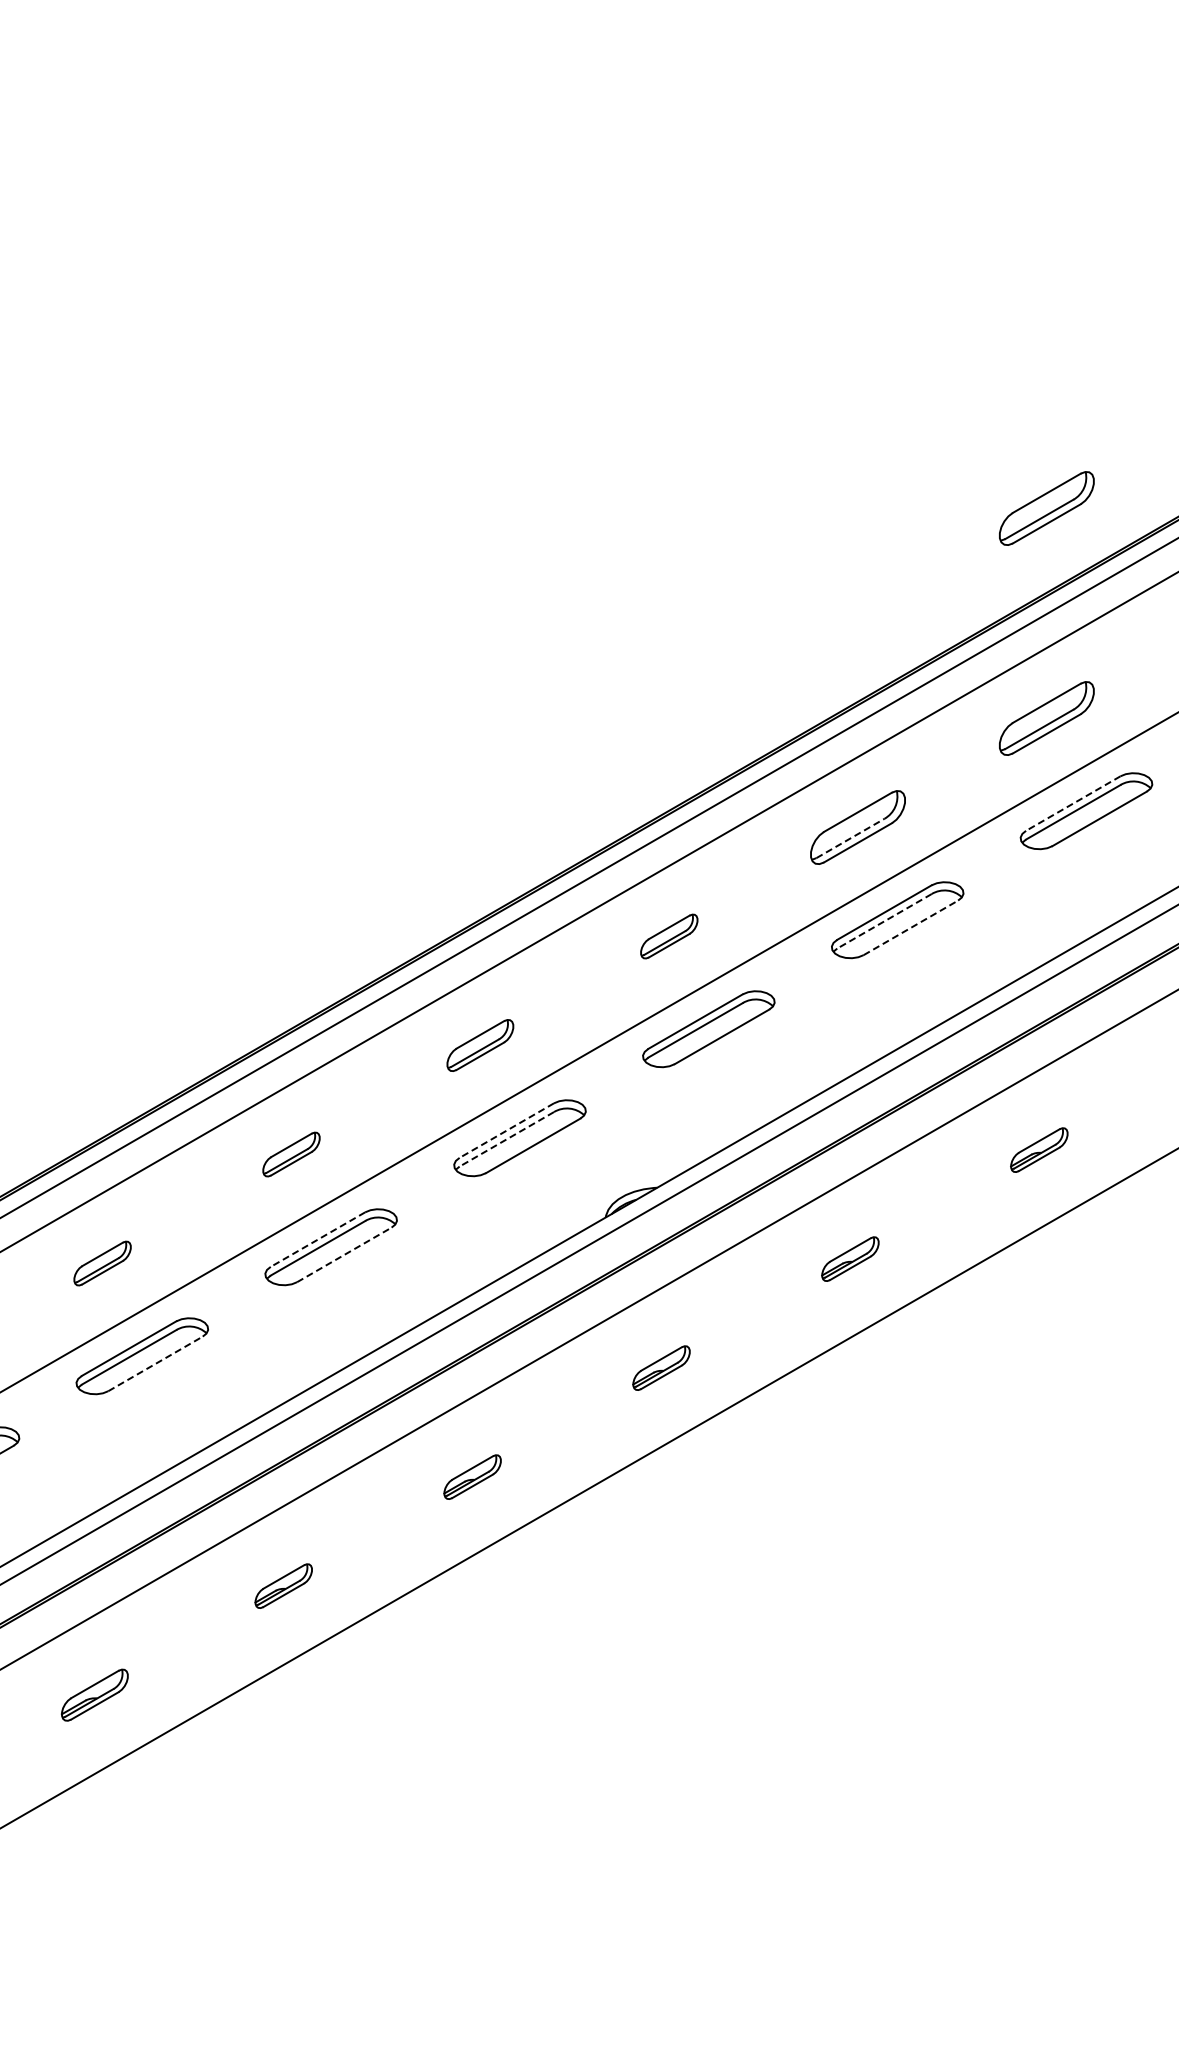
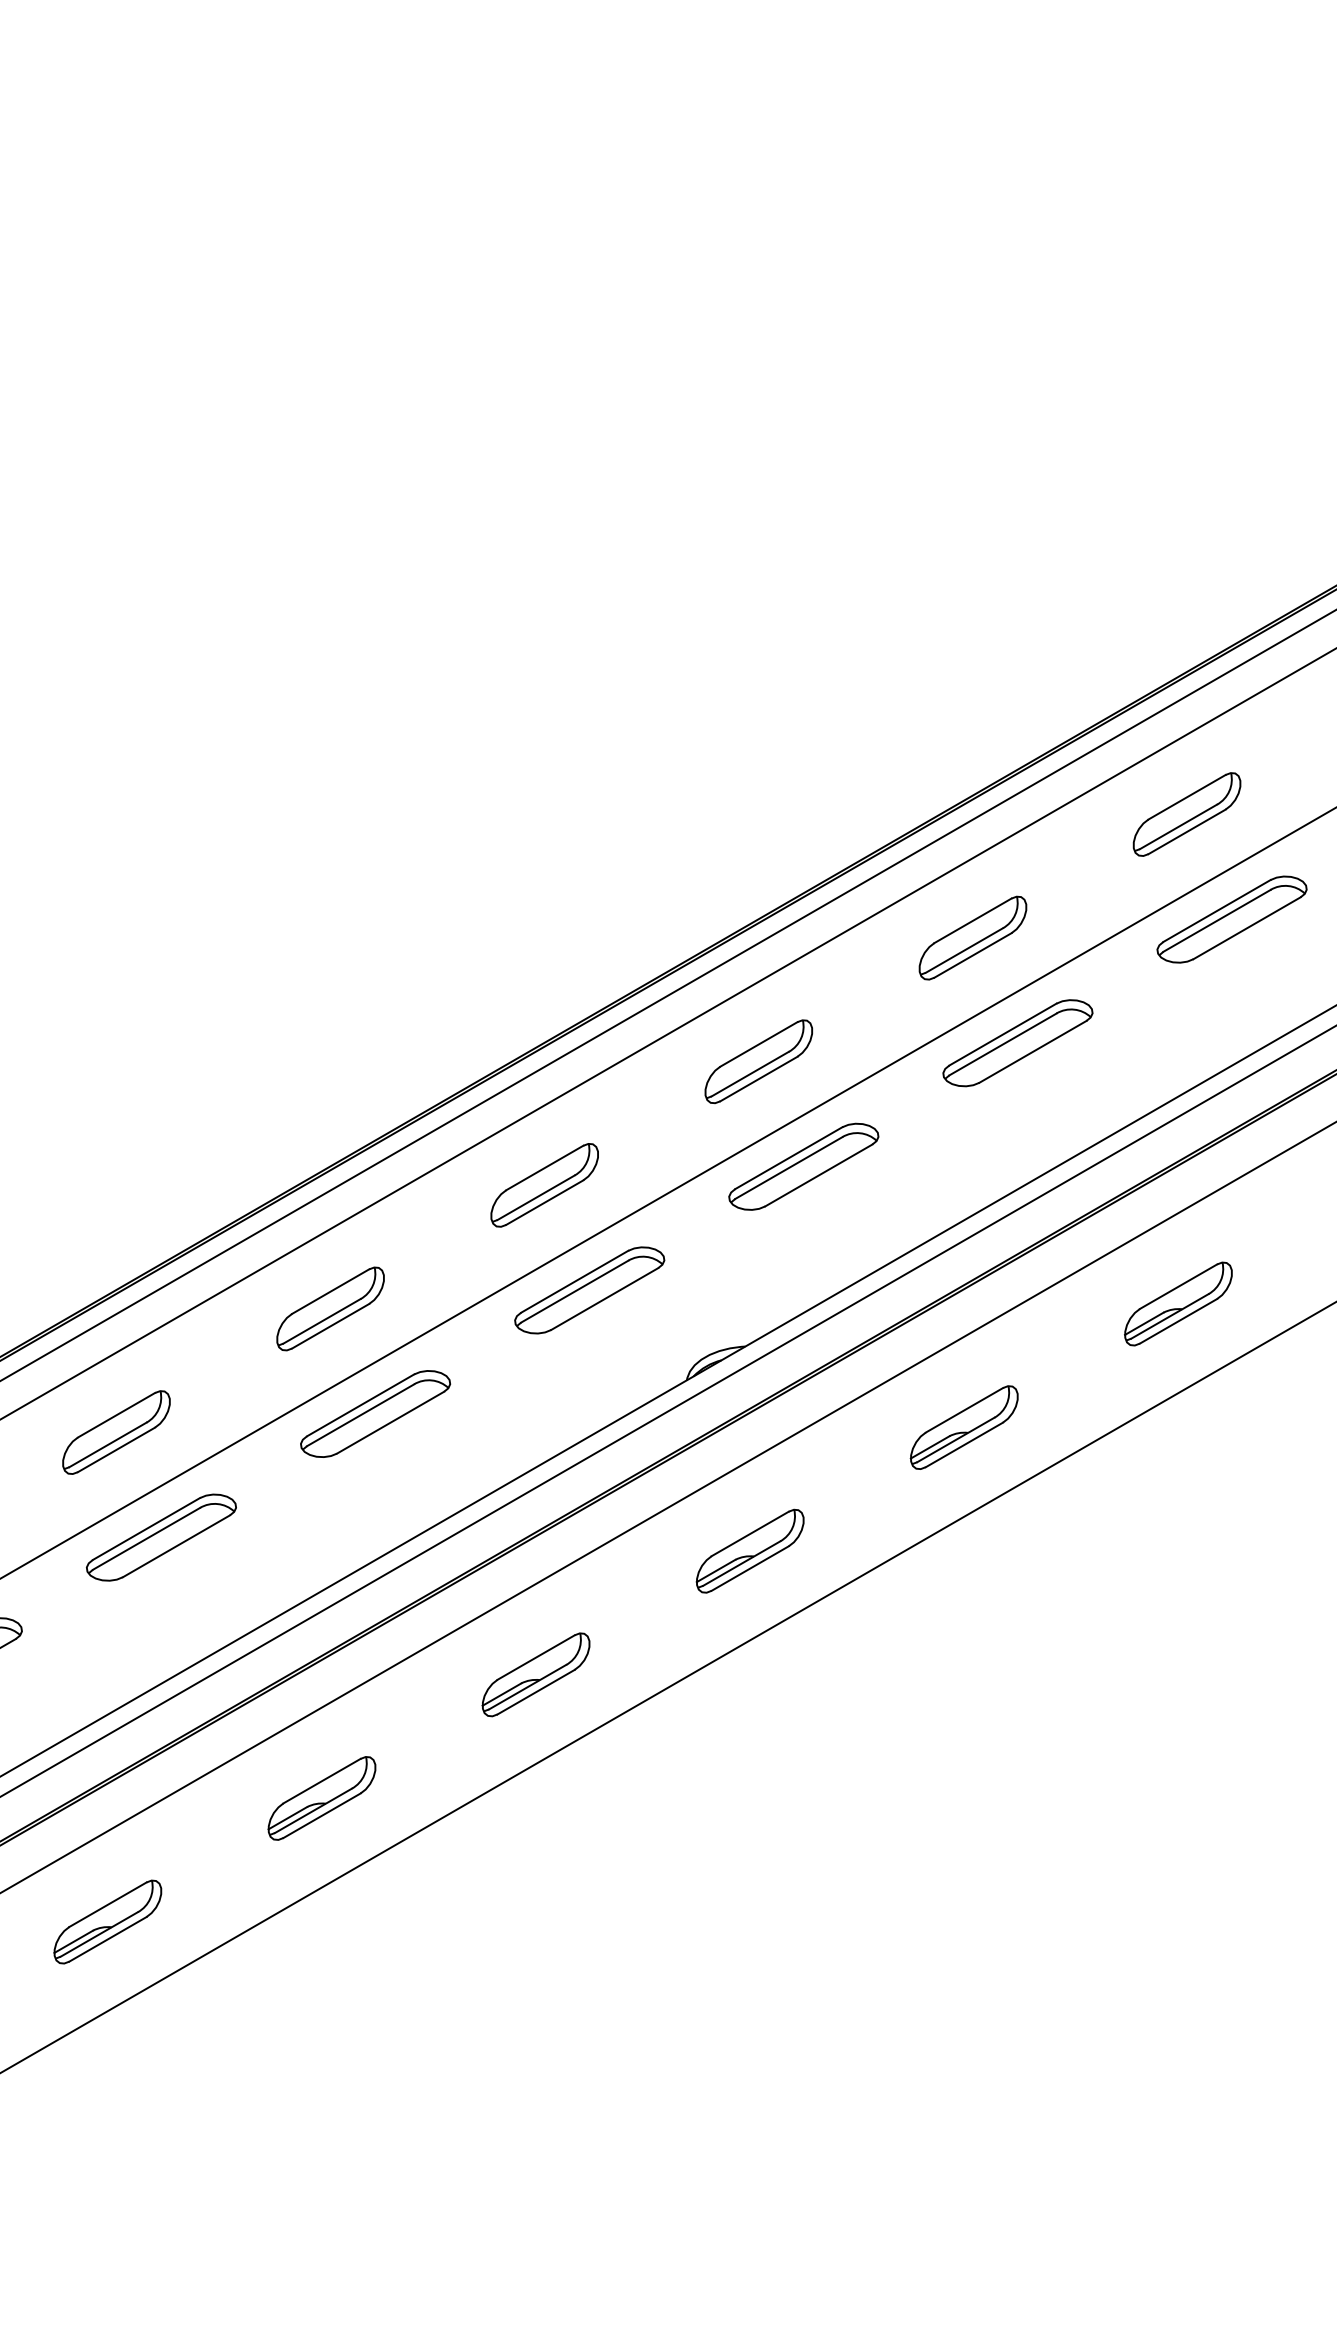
part: (1046, 508) -> (1186, 576), removed
line: (1073, 803) -> (1217, 910), dashed -> solid
line: (850, 838) -> (964, 950), dashed -> solid
line: (884, 921) -> (1003, 1044), dashed -> solid
line: (910, 927) -> (1032, 1051), dashed -> solid
part: (669, 936) -> (759, 1061), size x1.67
part: (480, 1045) -> (544, 1185), size x1.43
line: (506, 1130) -> (574, 1281), dashed -> solid
line: (506, 1139) -> (574, 1291), dashed -> solid
part: (1039, 1149) -> (1178, 1303), size x1.67
part: (291, 1154) -> (330, 1308), size x1.67
line: (317, 1239) -> (360, 1405), dashed -> solid
line: (344, 1254) -> (390, 1422), dashed -> solid
part: (850, 1258) -> (964, 1426), size x1.67
part: (102, 1263) -> (116, 1432), size x1.67
line: (156, 1363) -> (177, 1545), dashed -> solid
part: (661, 1367) -> (750, 1550), size x1.67
part: (472, 1476) -> (535, 1673), size x1.67
part: (283, 1585) -> (321, 1797), size x1.67
part: (94, 1694) -> (107, 1921), size x1.43

